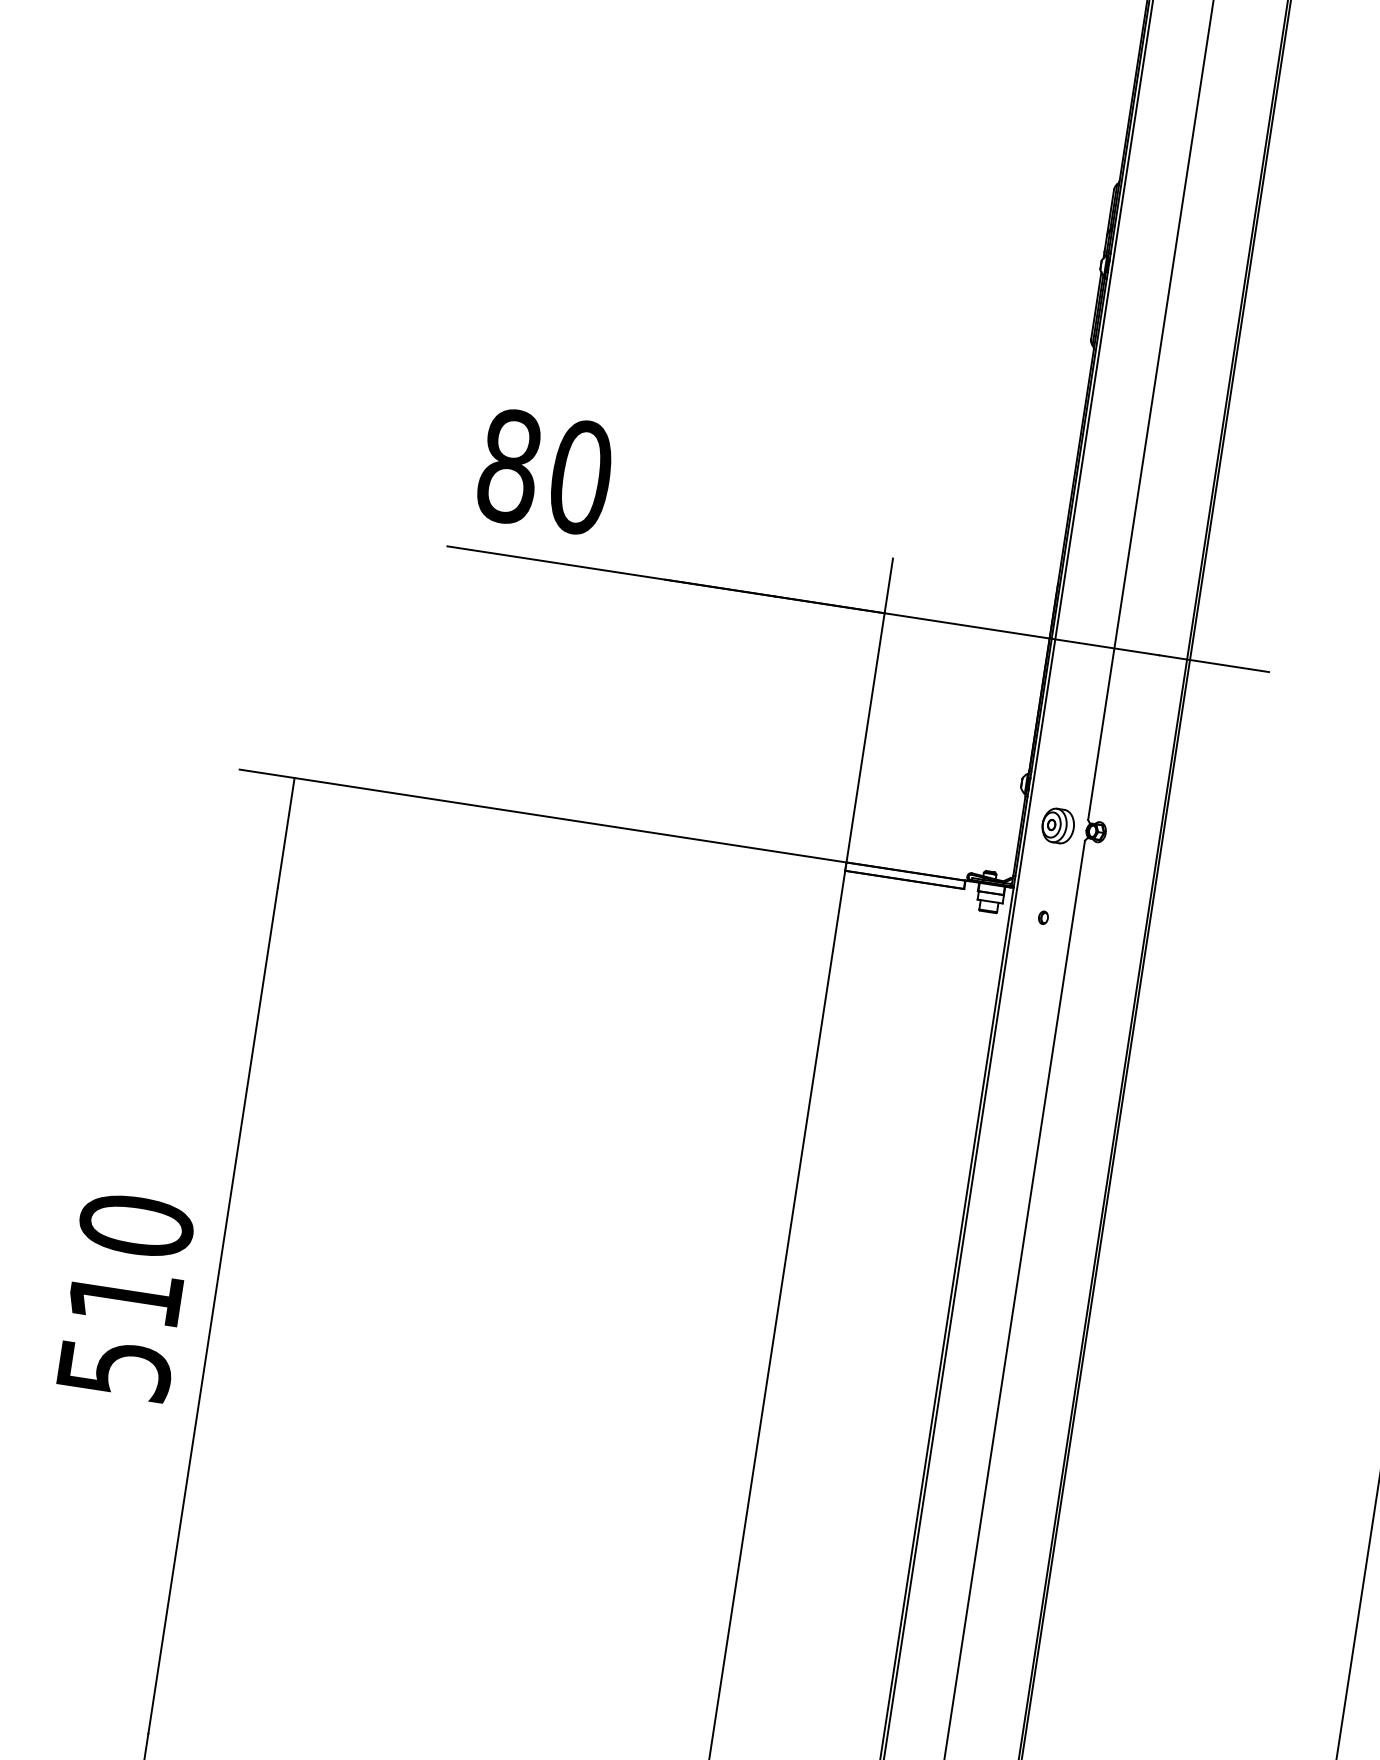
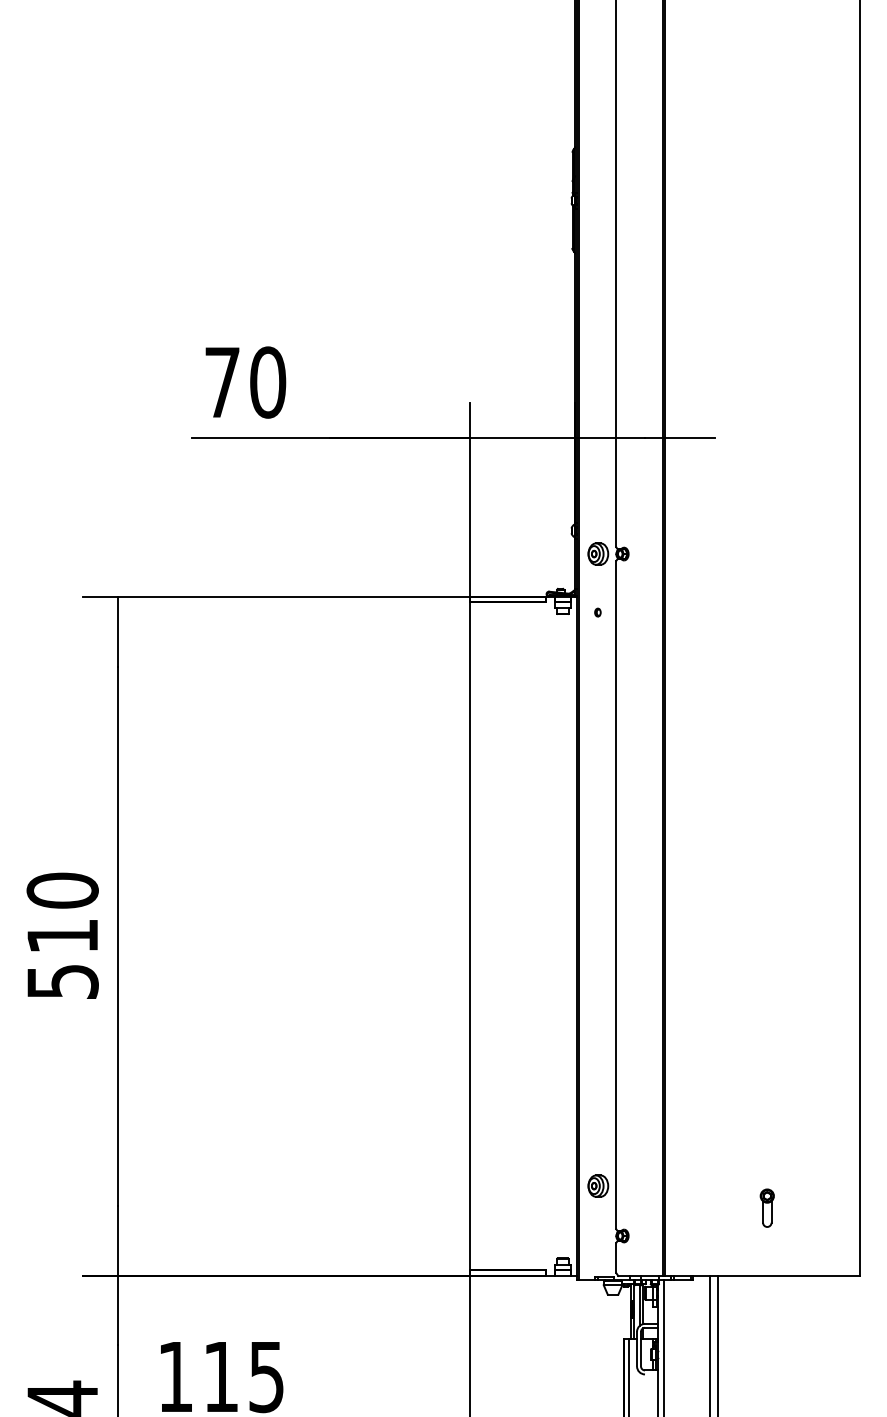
text: (509, 466) -> (222, 382), 80 -> 70

